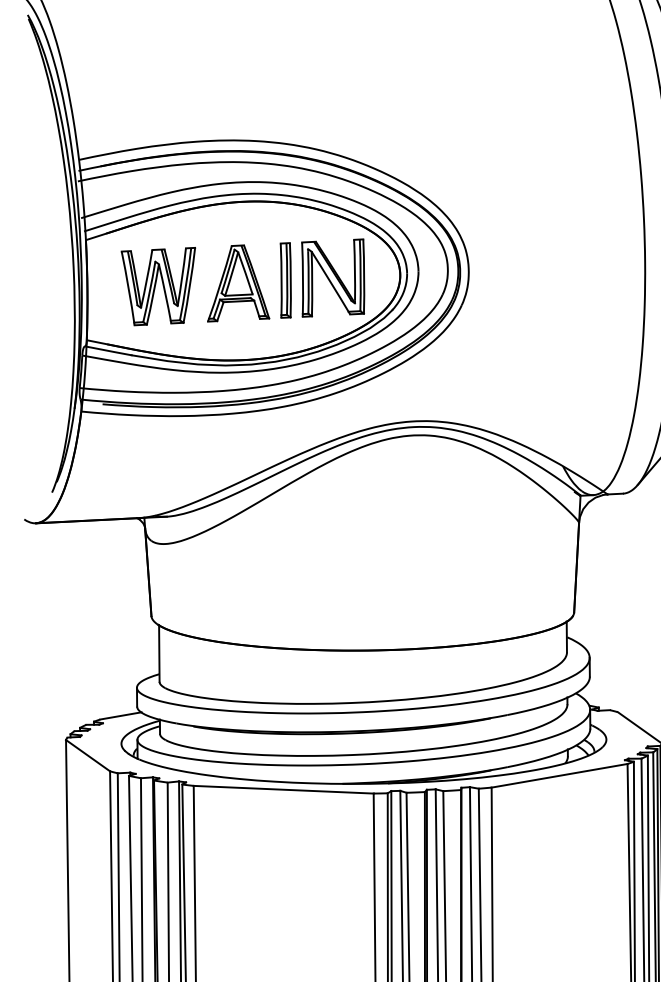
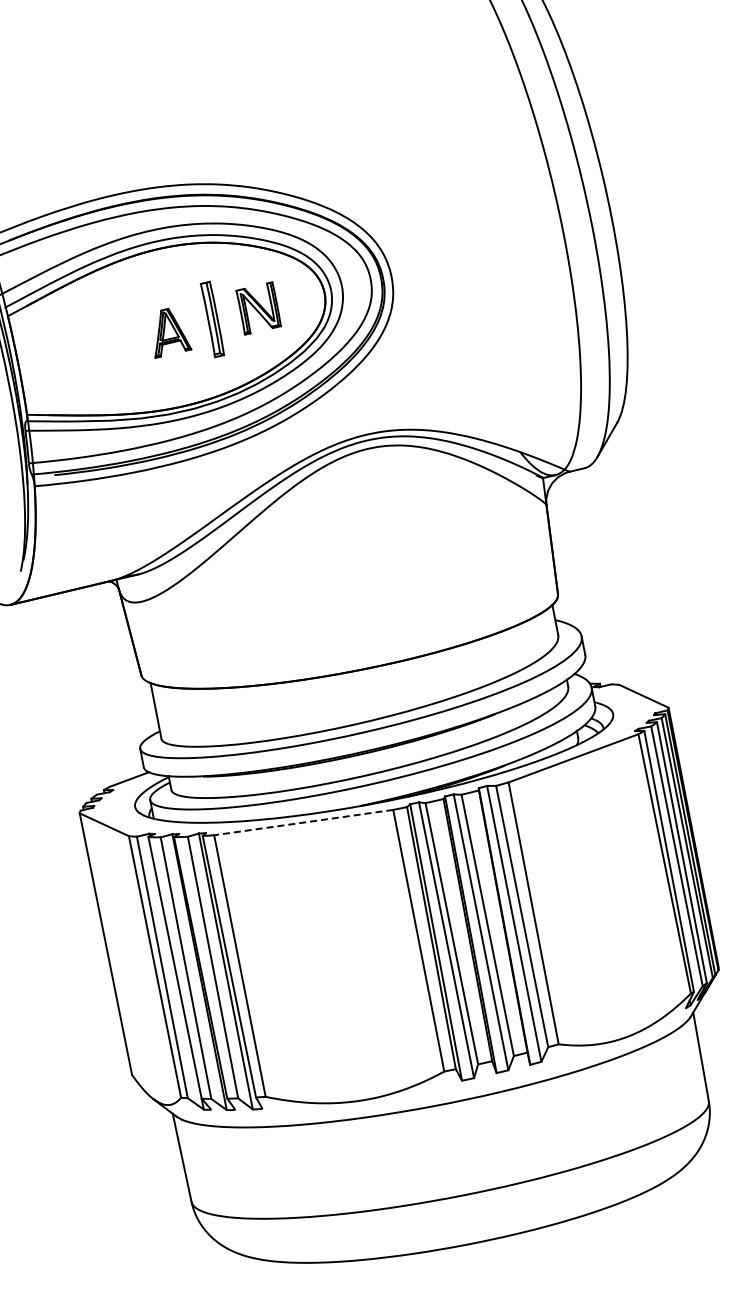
part: (332, 278) -> (258, 308), size x0.6
part: (153, 284) -> (82, 347), removed
part: (244, 287) -> (173, 333), size x0.6
line: (283, 789) -> (303, 822), solid -> dashed

